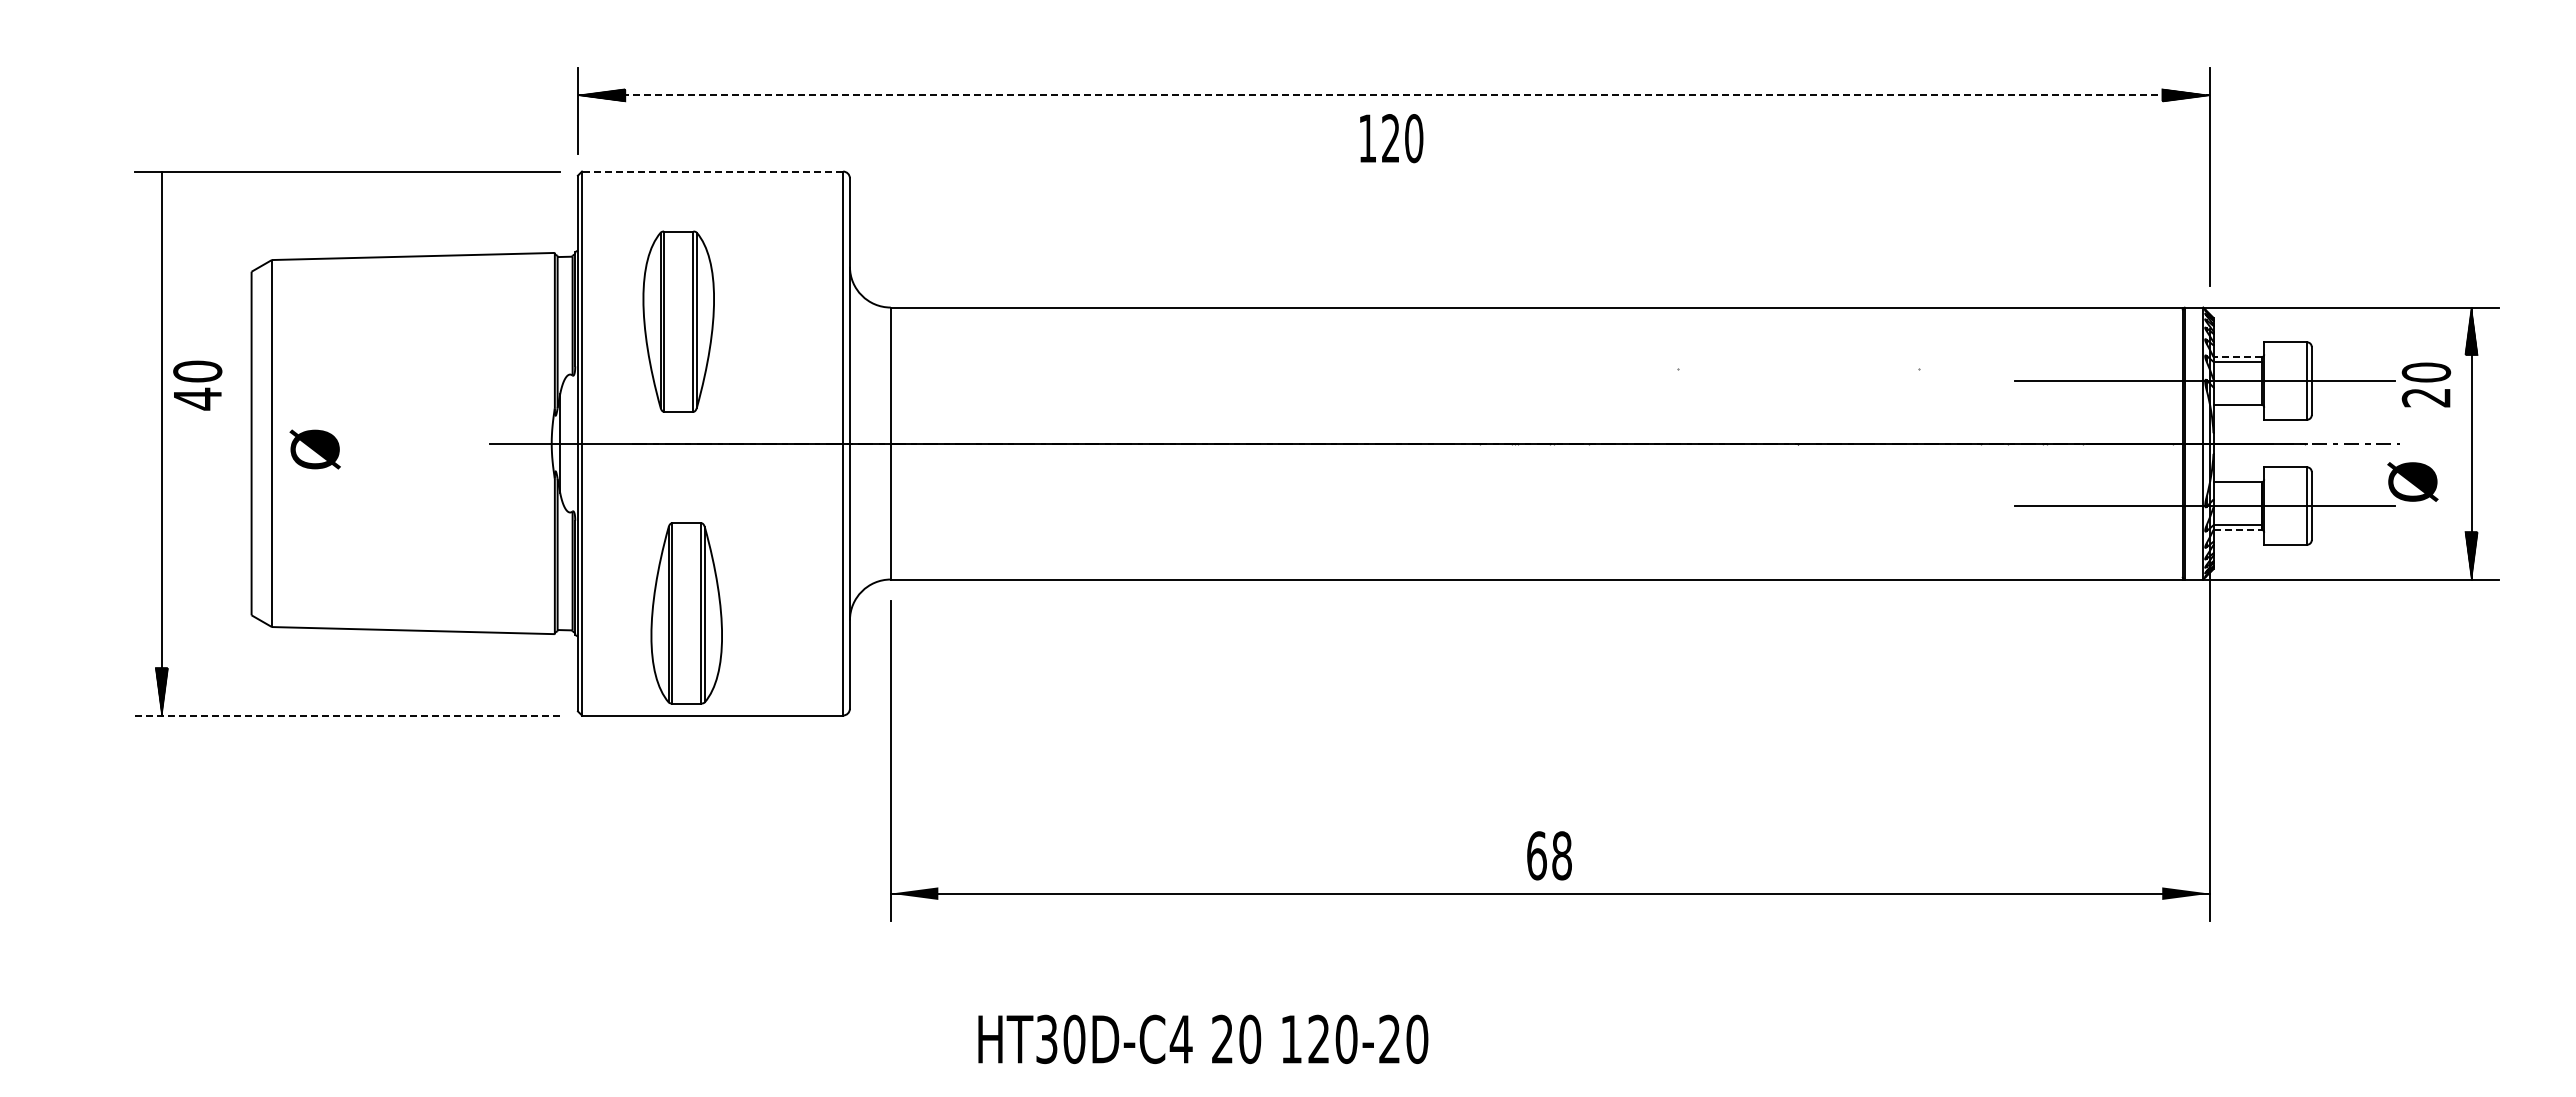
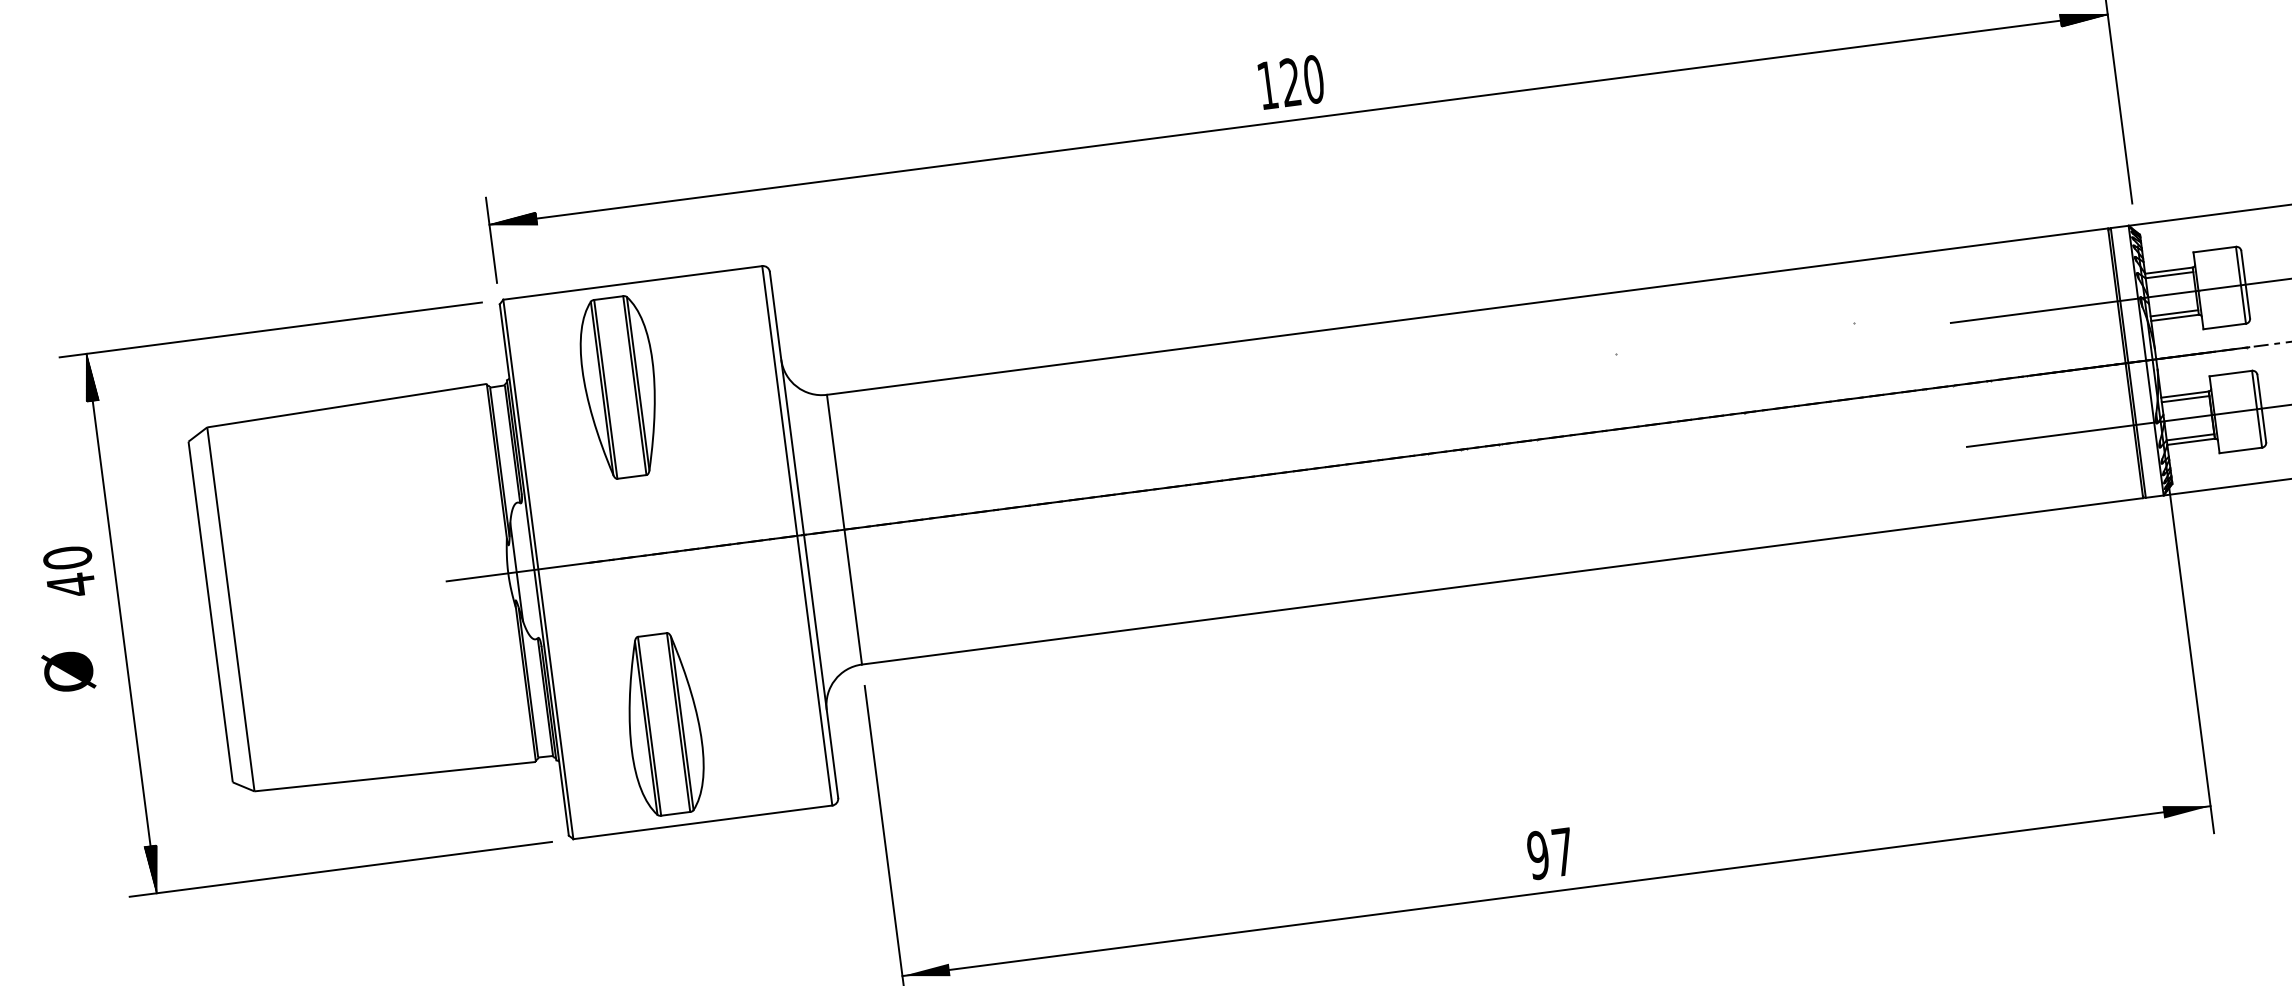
line: (1393, 95) -> (1298, 119), dashed -> solid
text: (1391, 138) -> (1291, 82), moved
line: (712, 171) -> (632, 282), dashed -> solid
hatch: (161, 195) -> (89, 377), added
part: (678, 321) -> (620, 387), moved
line: (2237, 357) -> (2168, 270), dashed -> solid
text: (197, 385) -> (69, 571), moved
line: (2237, 400) -> (2174, 313), added
text: (314, 449) -> (68, 671), moved
line: (2237, 486) -> (2185, 398), added
line: (2237, 529) -> (2191, 441), dashed -> solid
line: (347, 715) -> (340, 869), dashed -> solid
text: (1548, 855) -> (1549, 853), 68 -> 97

